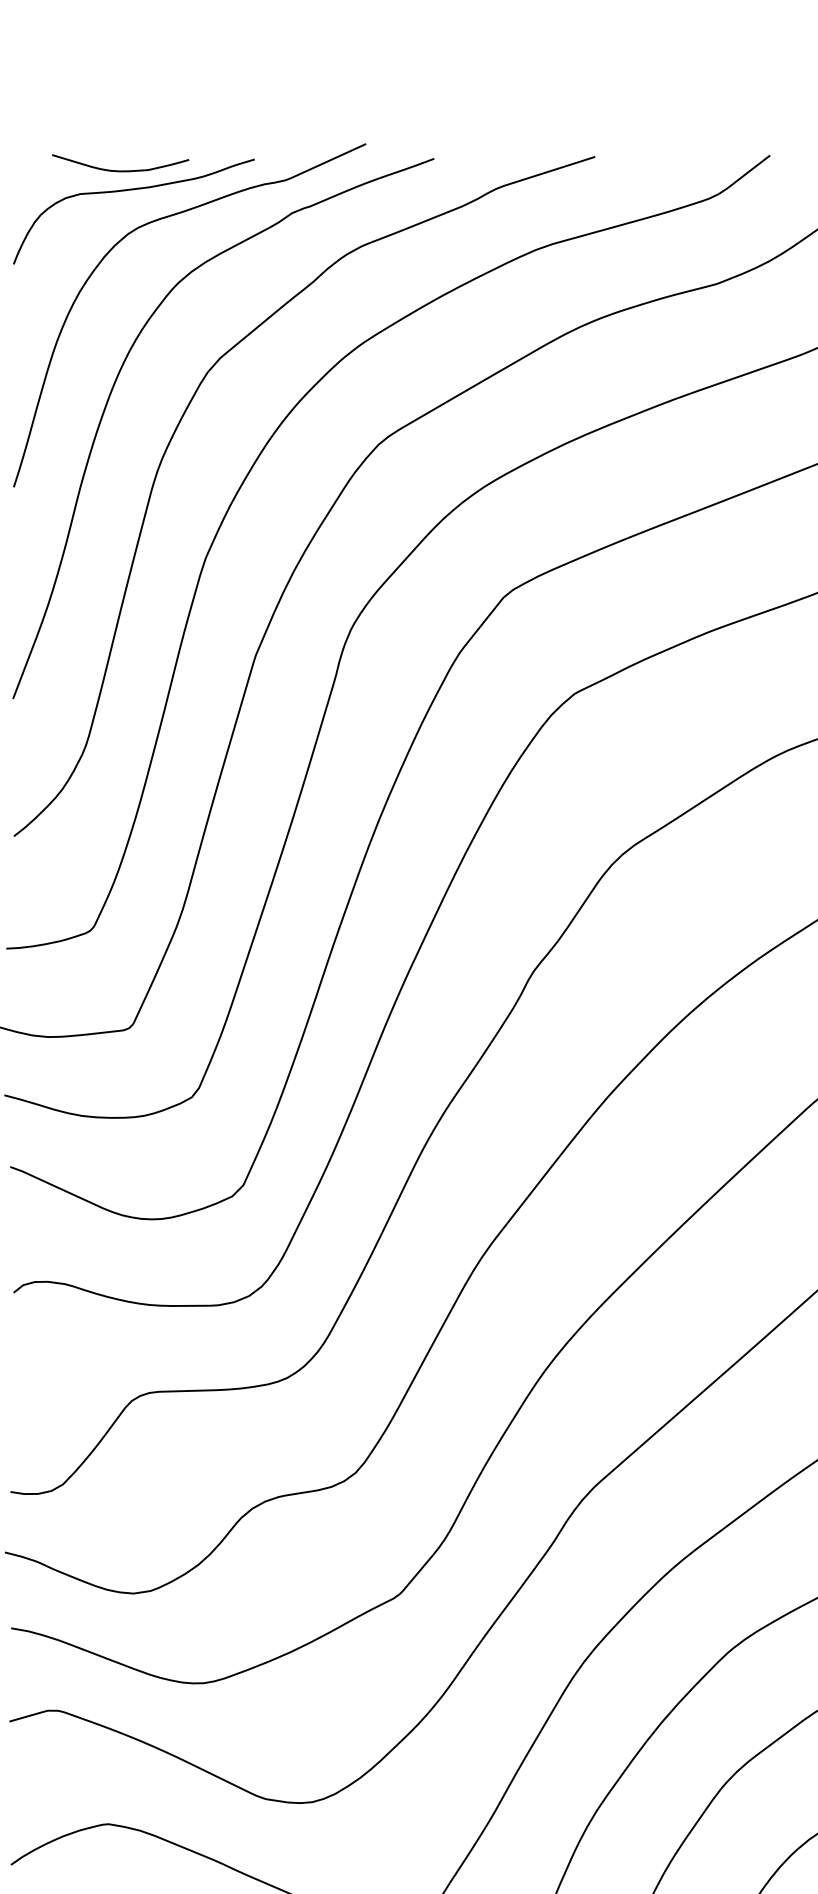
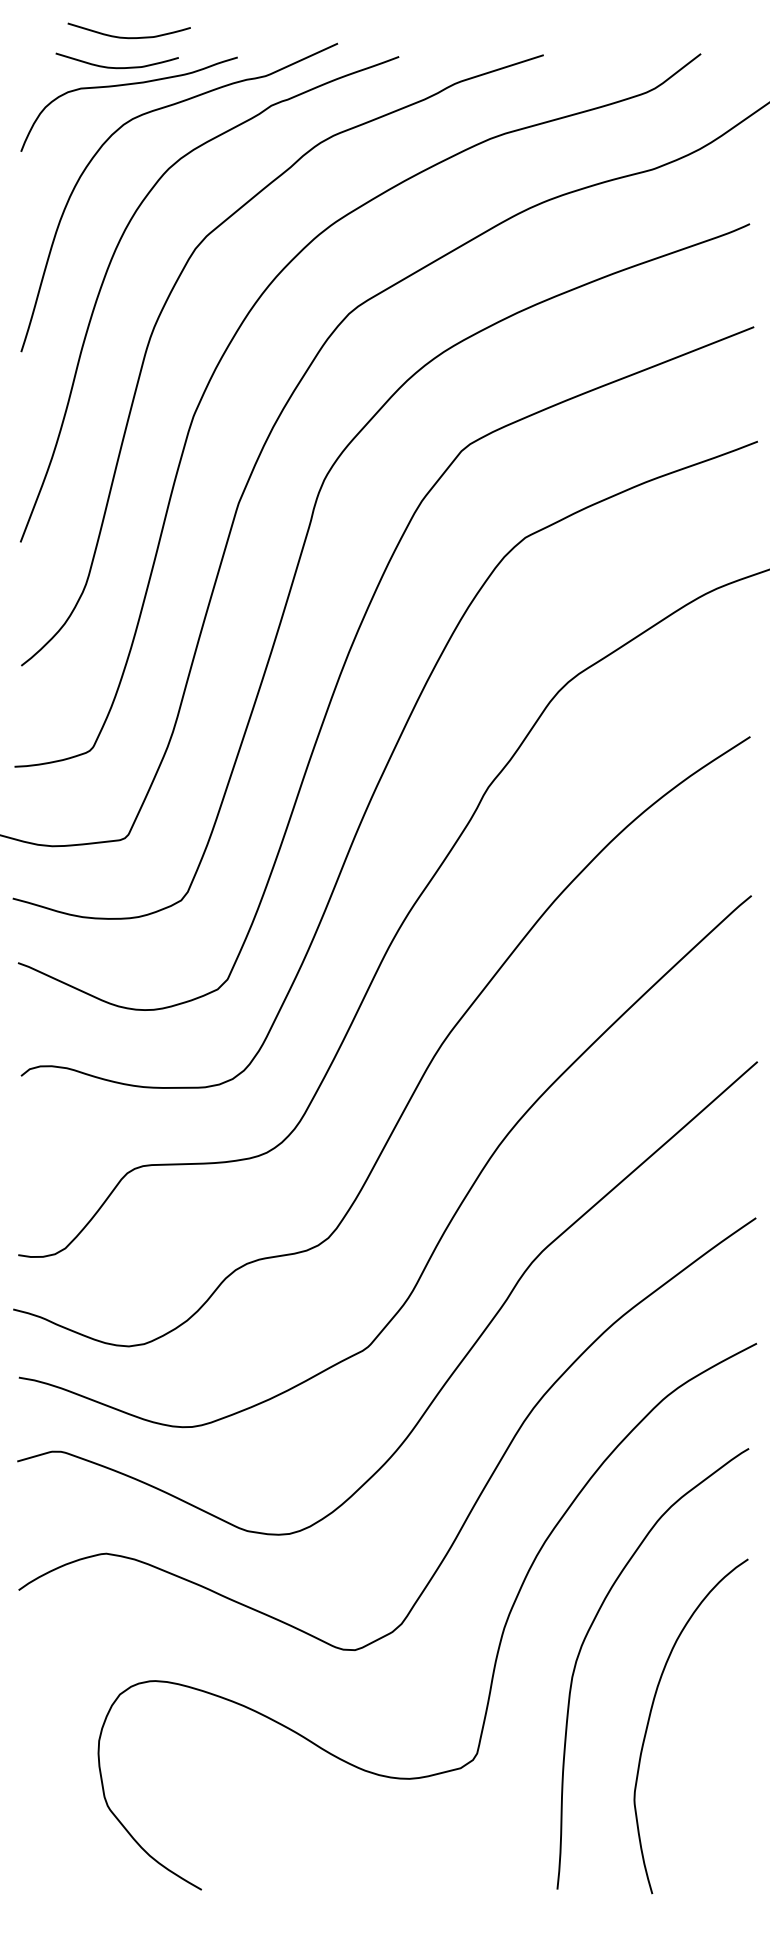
curve: (133, 137) -> (128, 37), added

